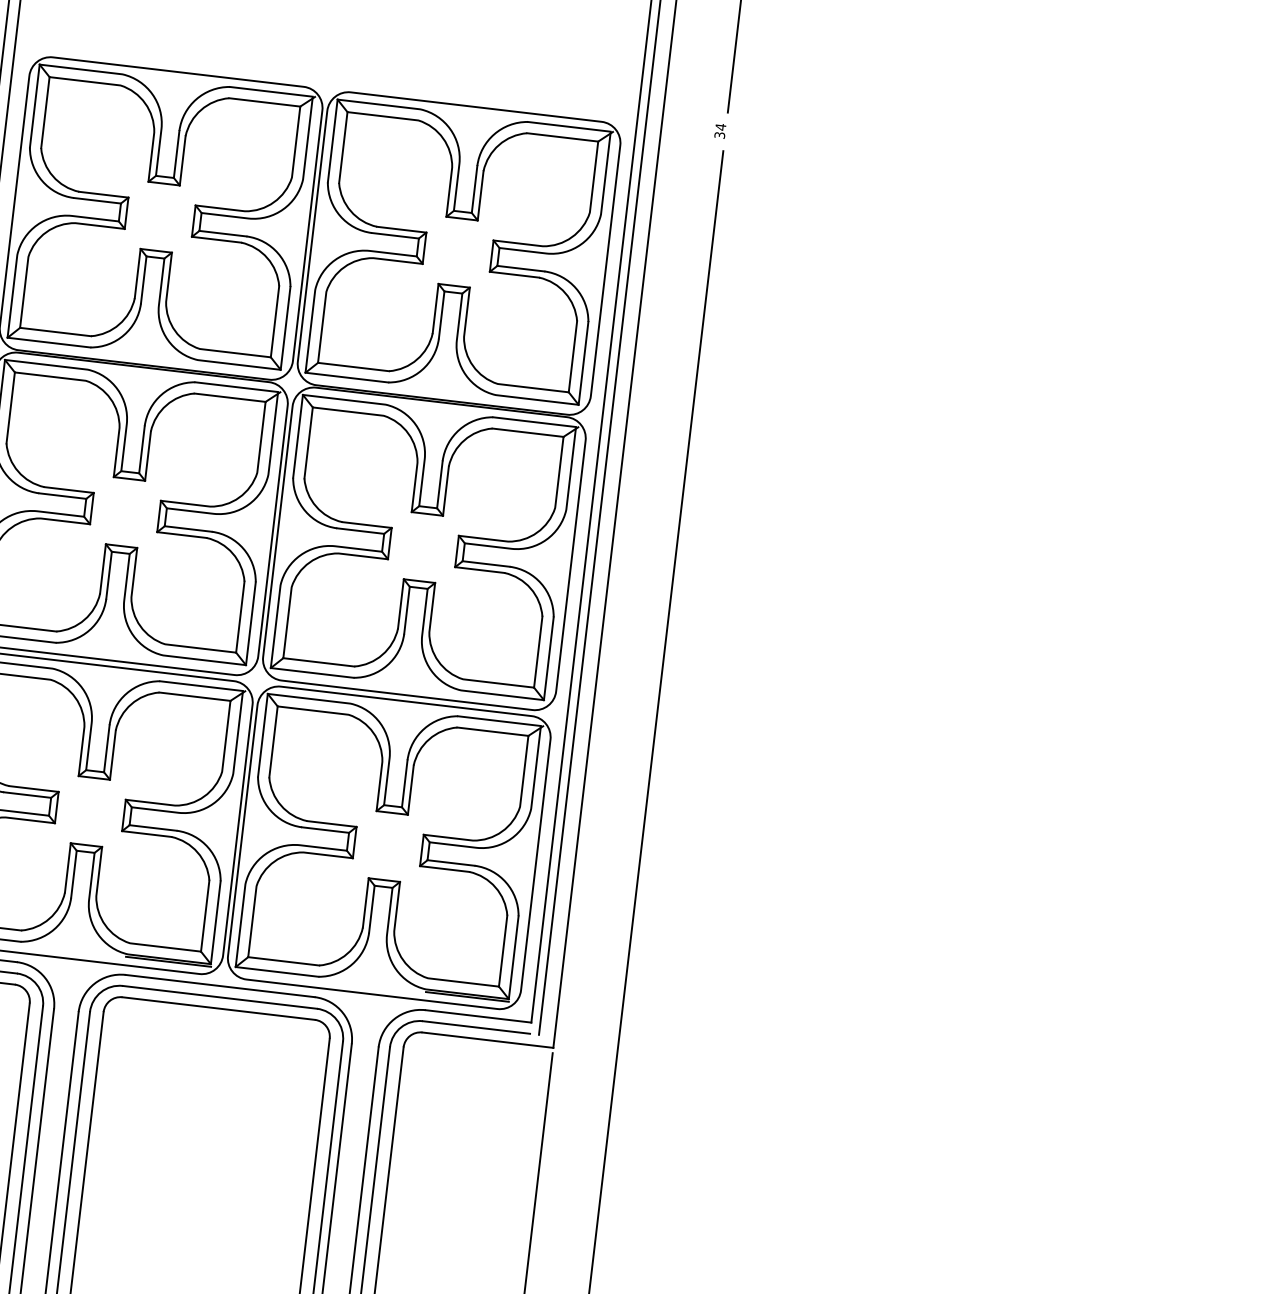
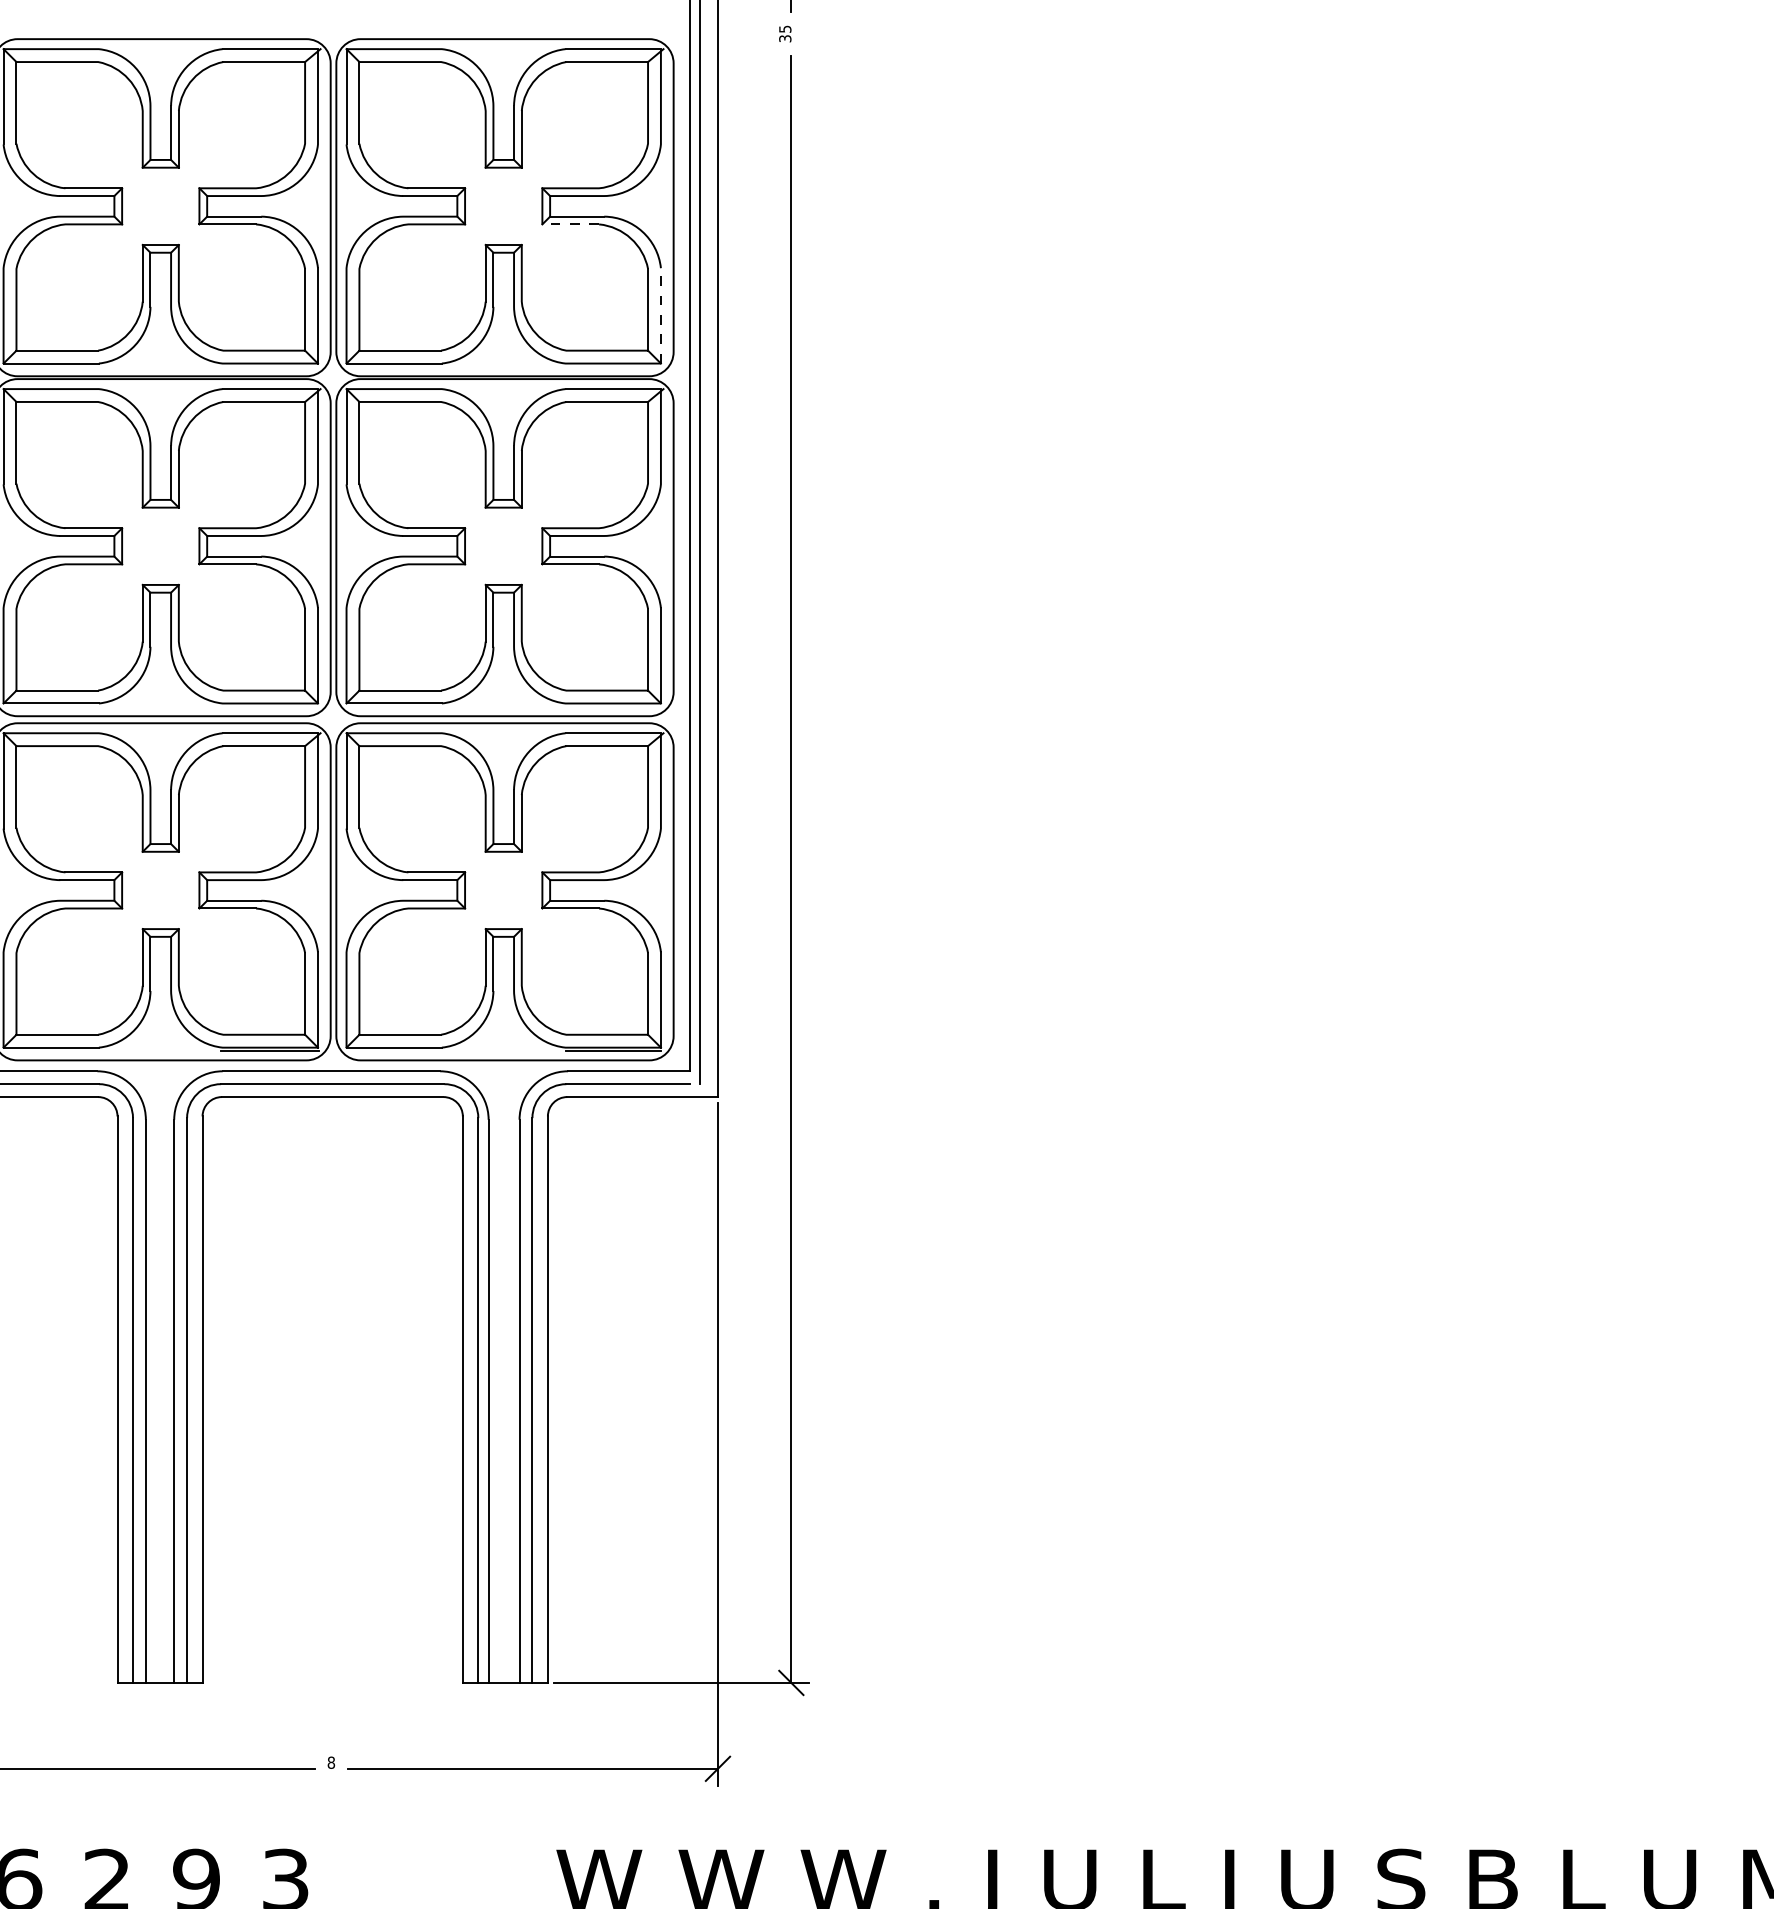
text: (720, 127) -> (785, 29), 34 -> 35
line: (514, 274) -> (570, 224), solid -> dashed
line: (583, 363) -> (660, 315), solid -> dashed

